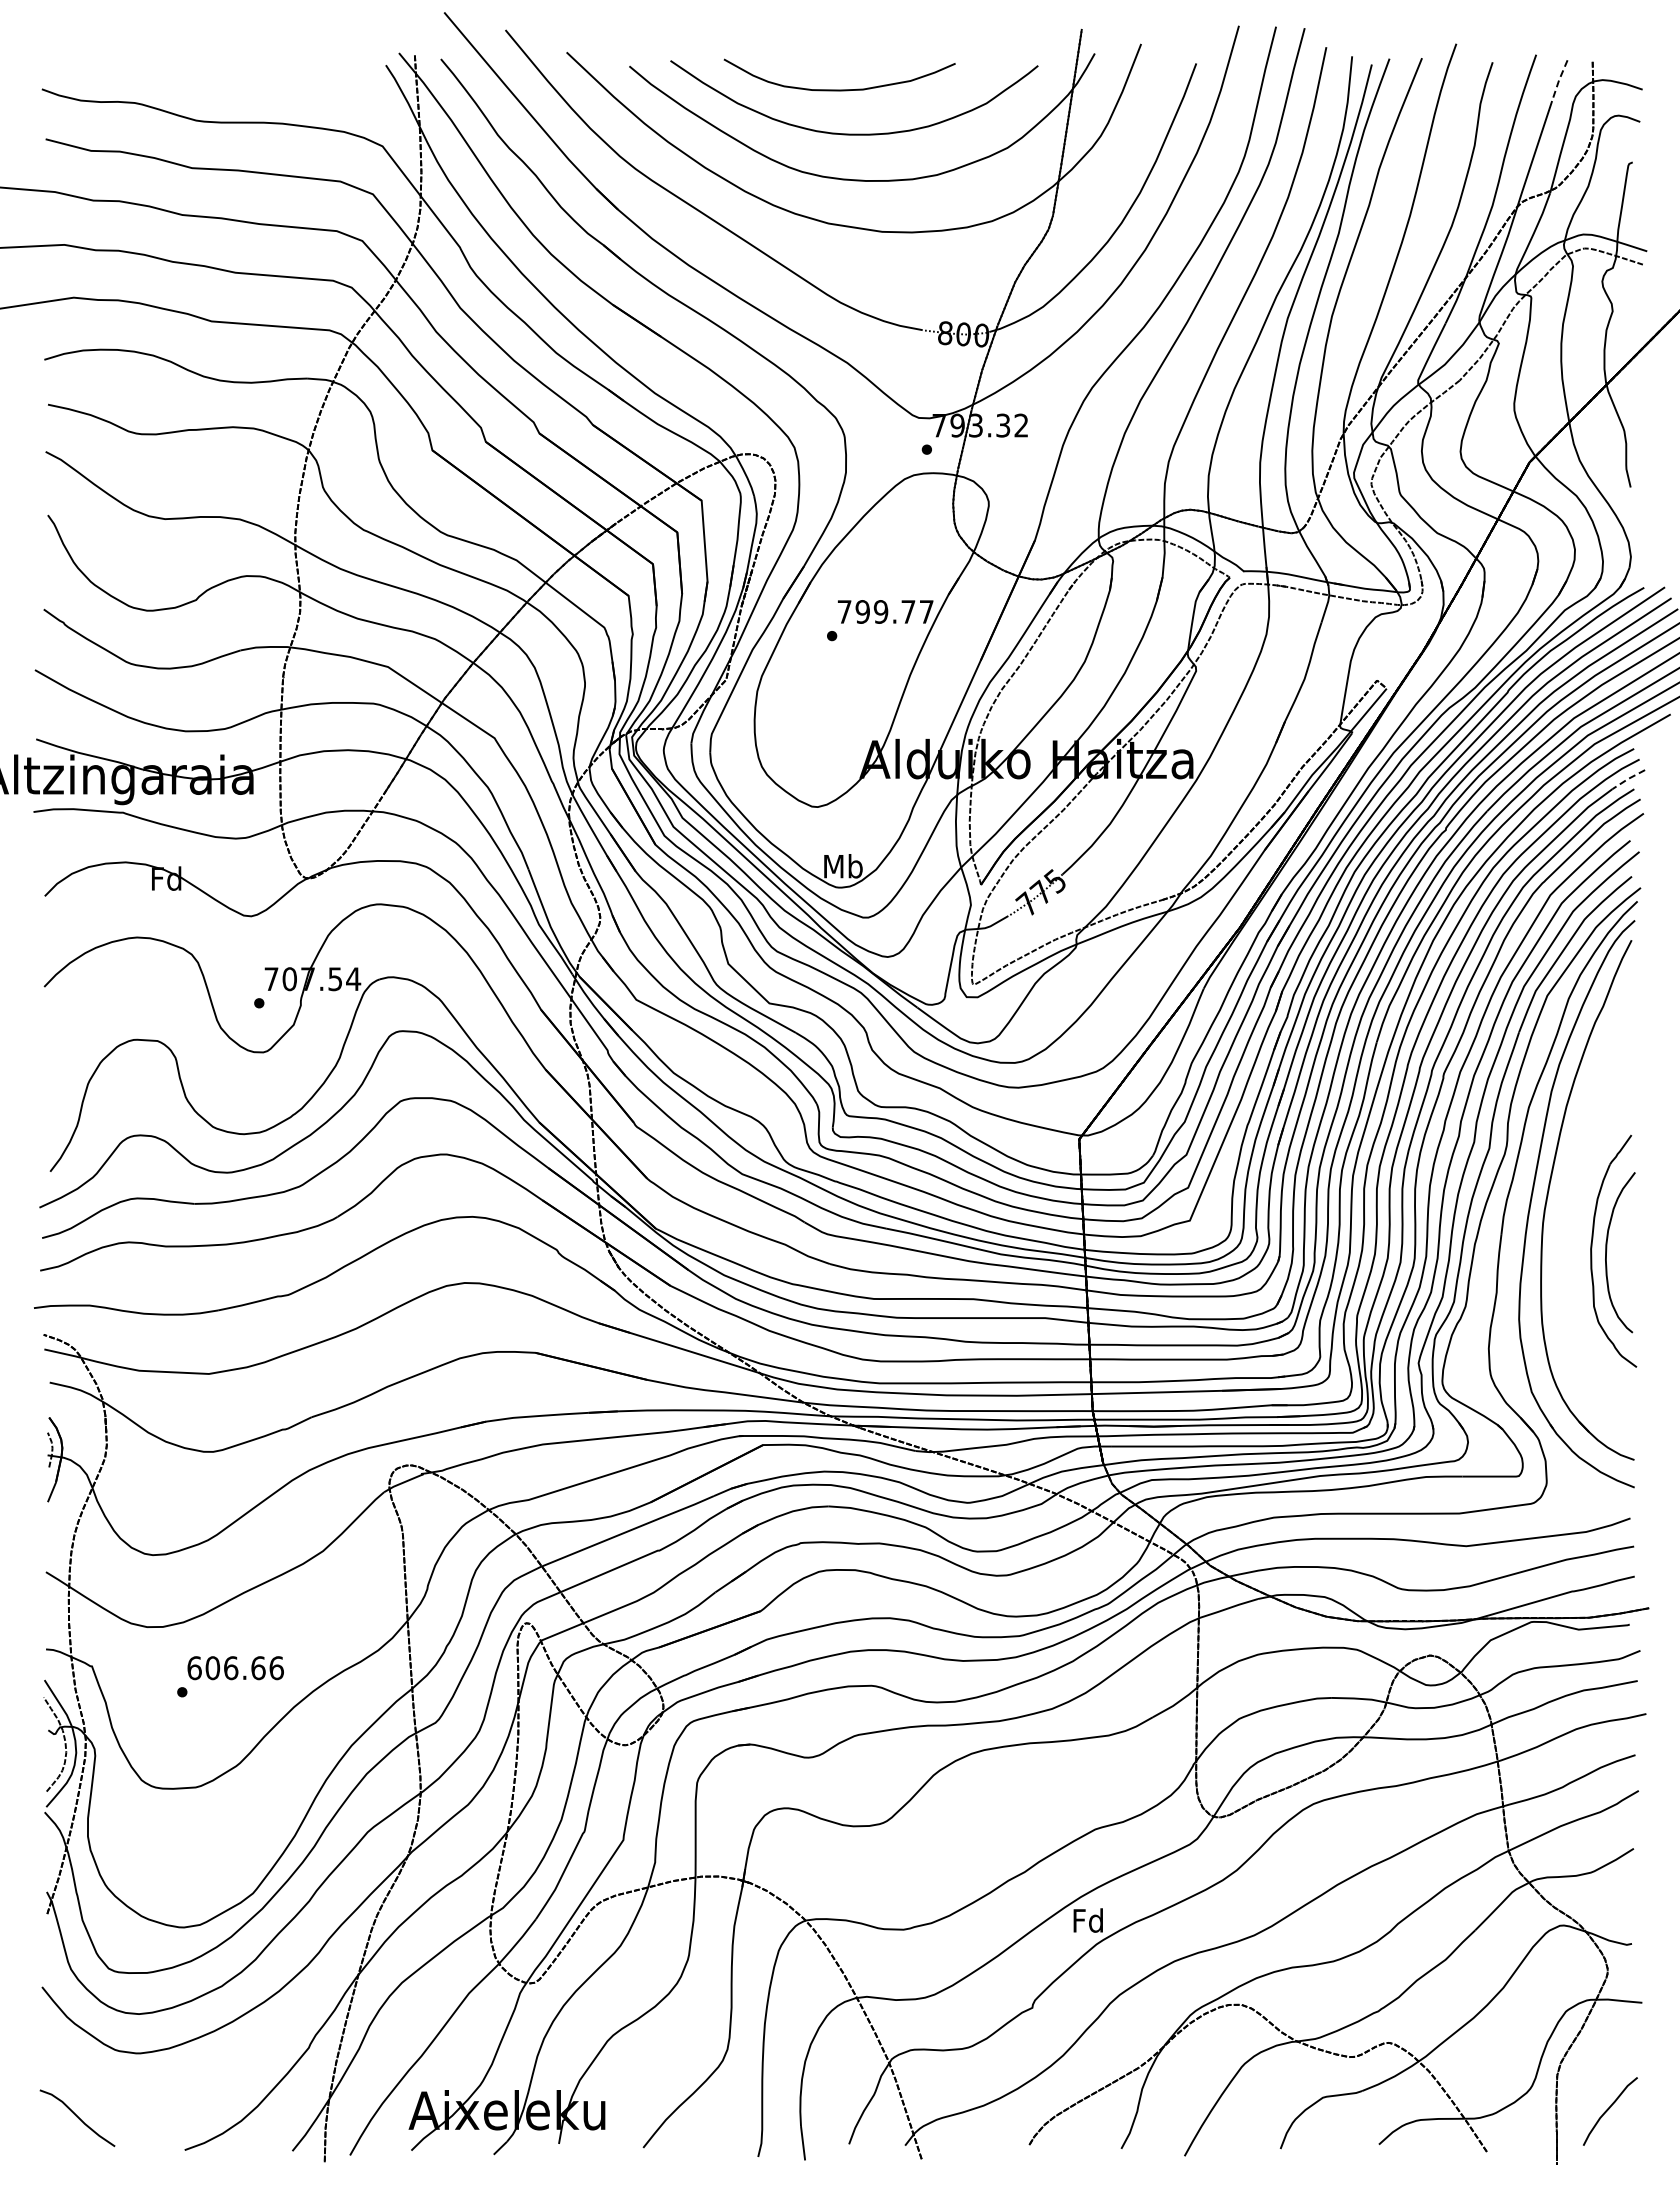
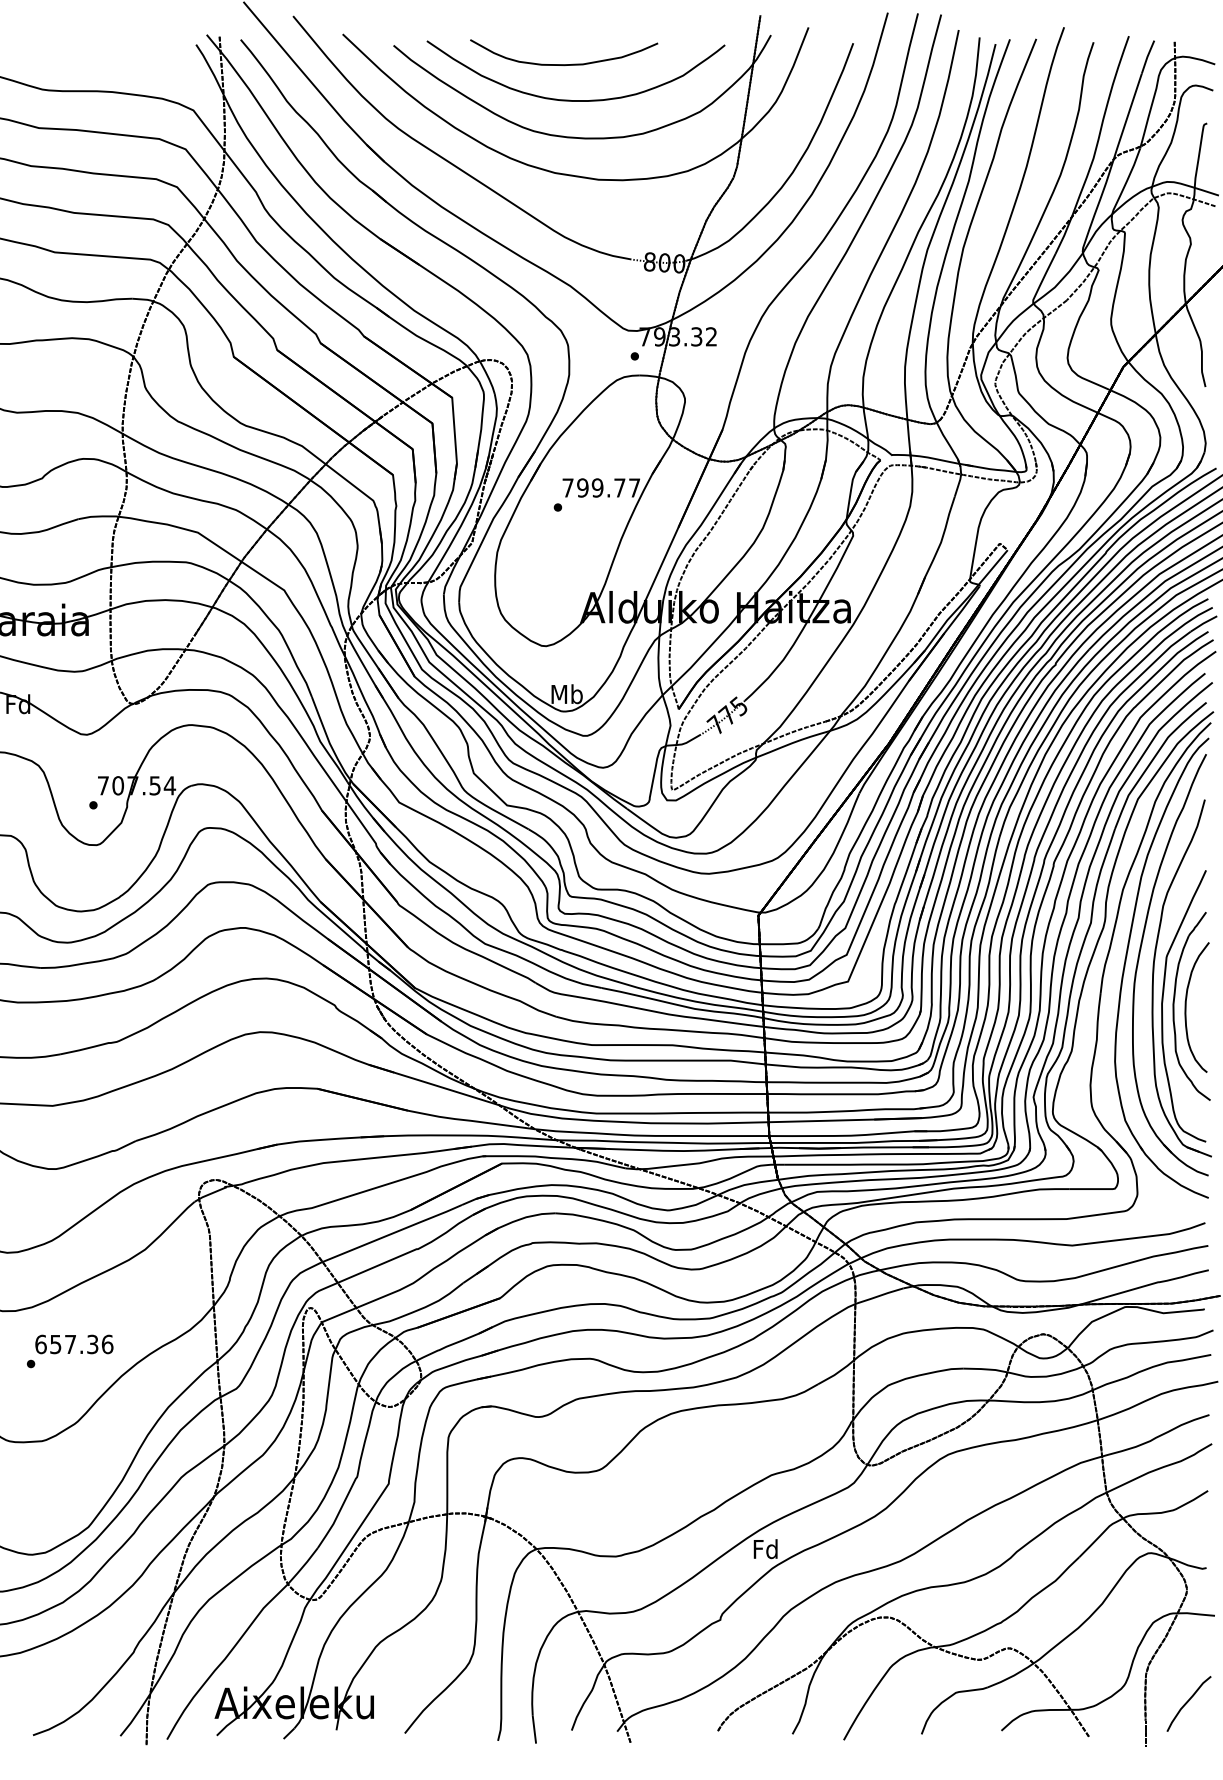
line: (1559, 80) -> (1147, 57), dashed -> solid
line: (1628, 779) -> (1203, 623), dashed -> solid
part: (1581, 1215) -> (1165, 977), added
text: (235, 1668) -> (74, 1344), 606.66 -> 657.36

